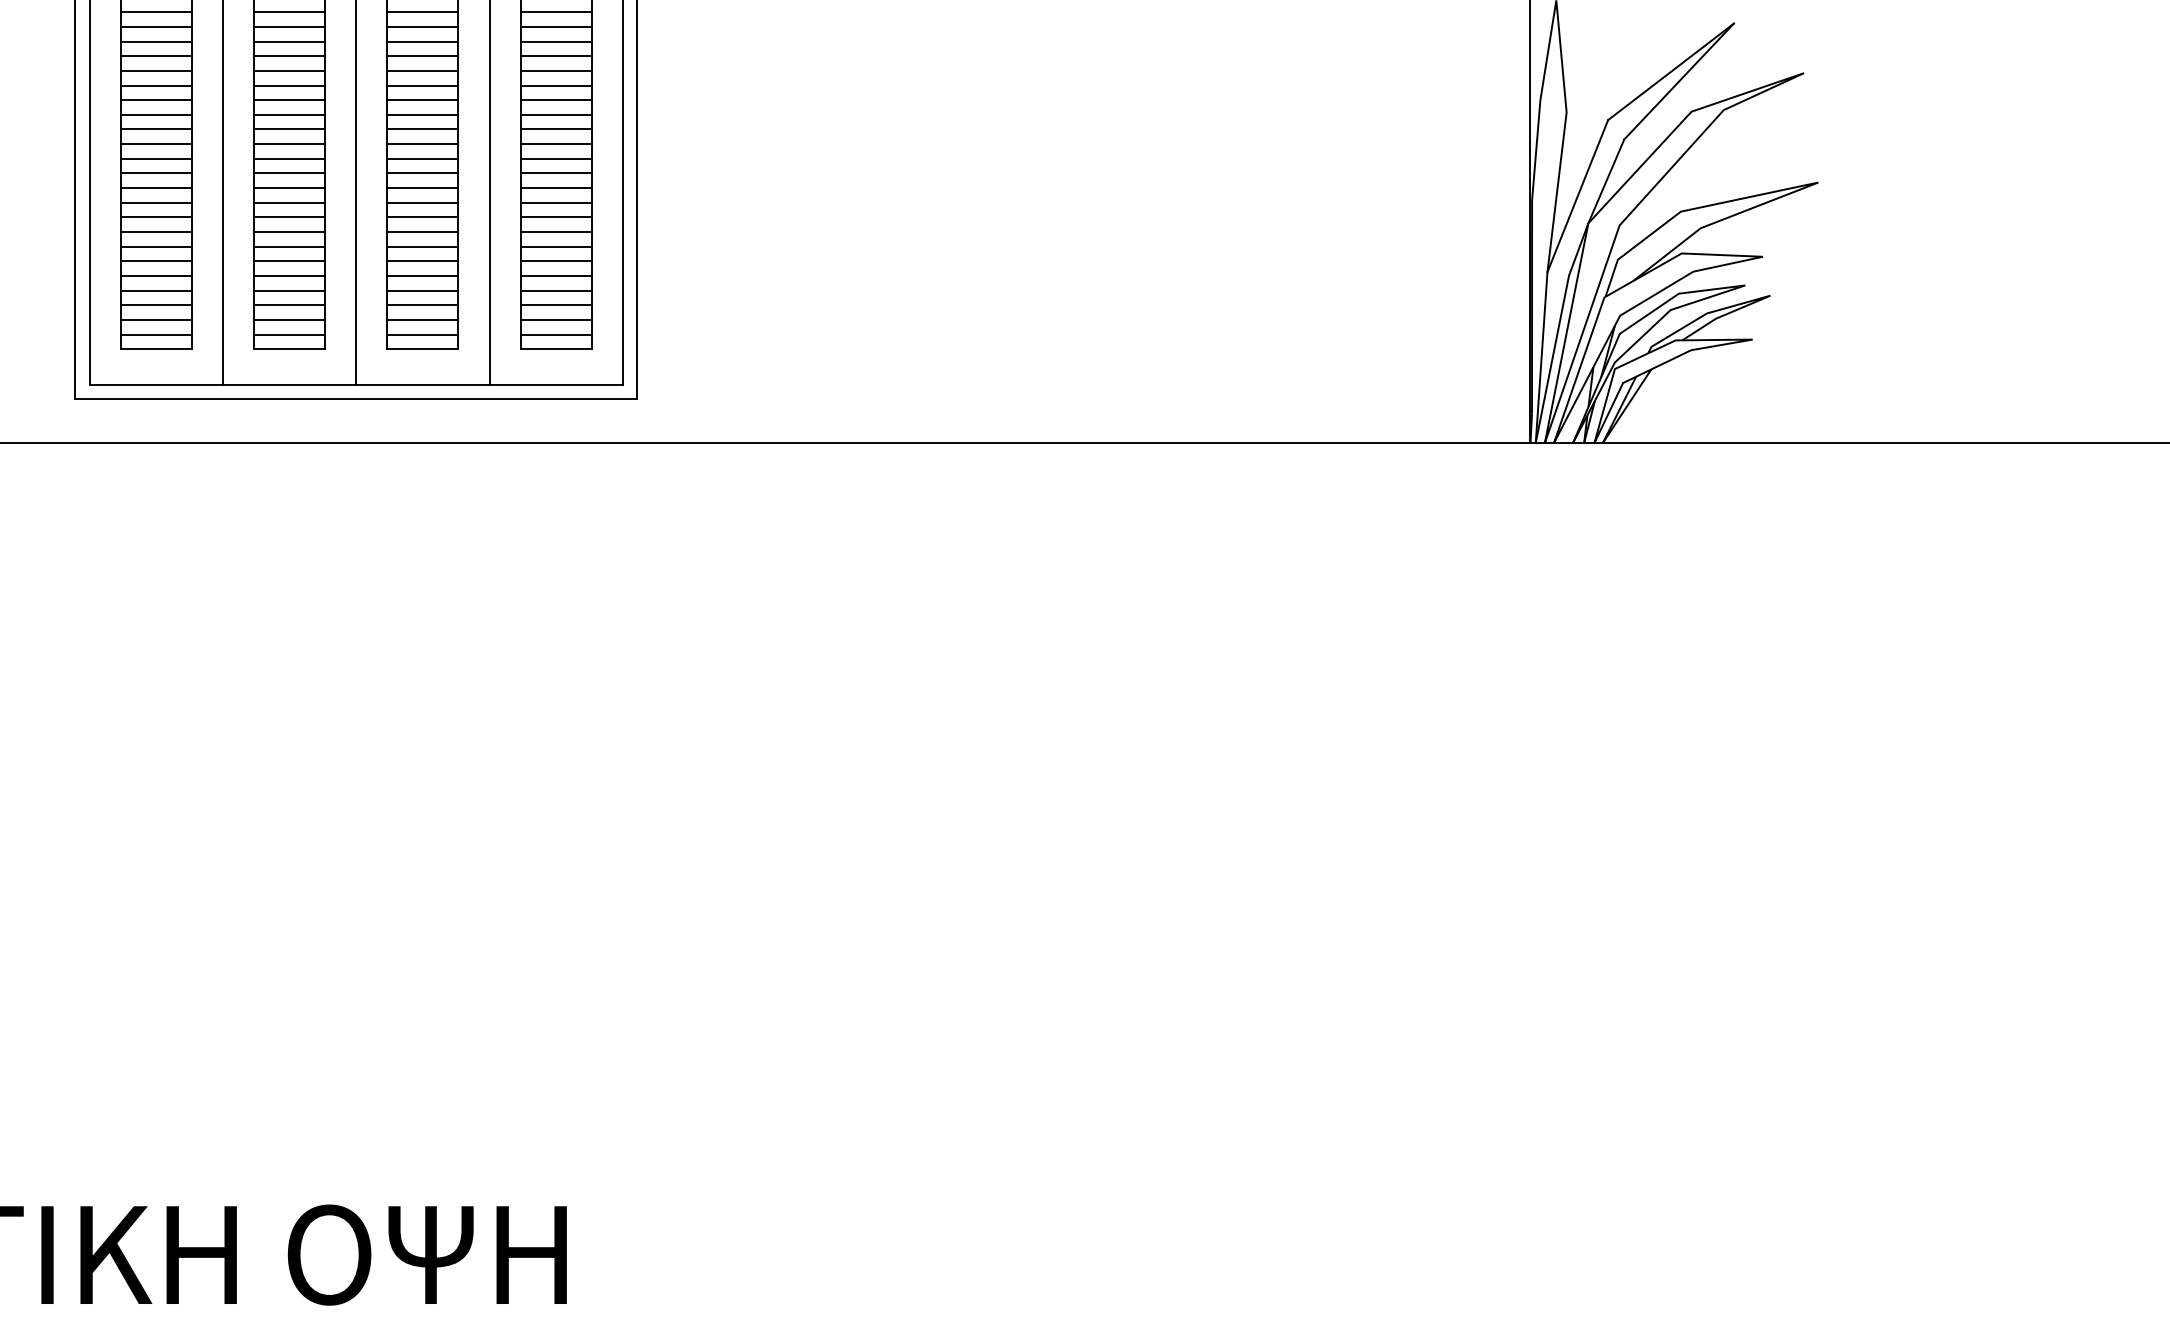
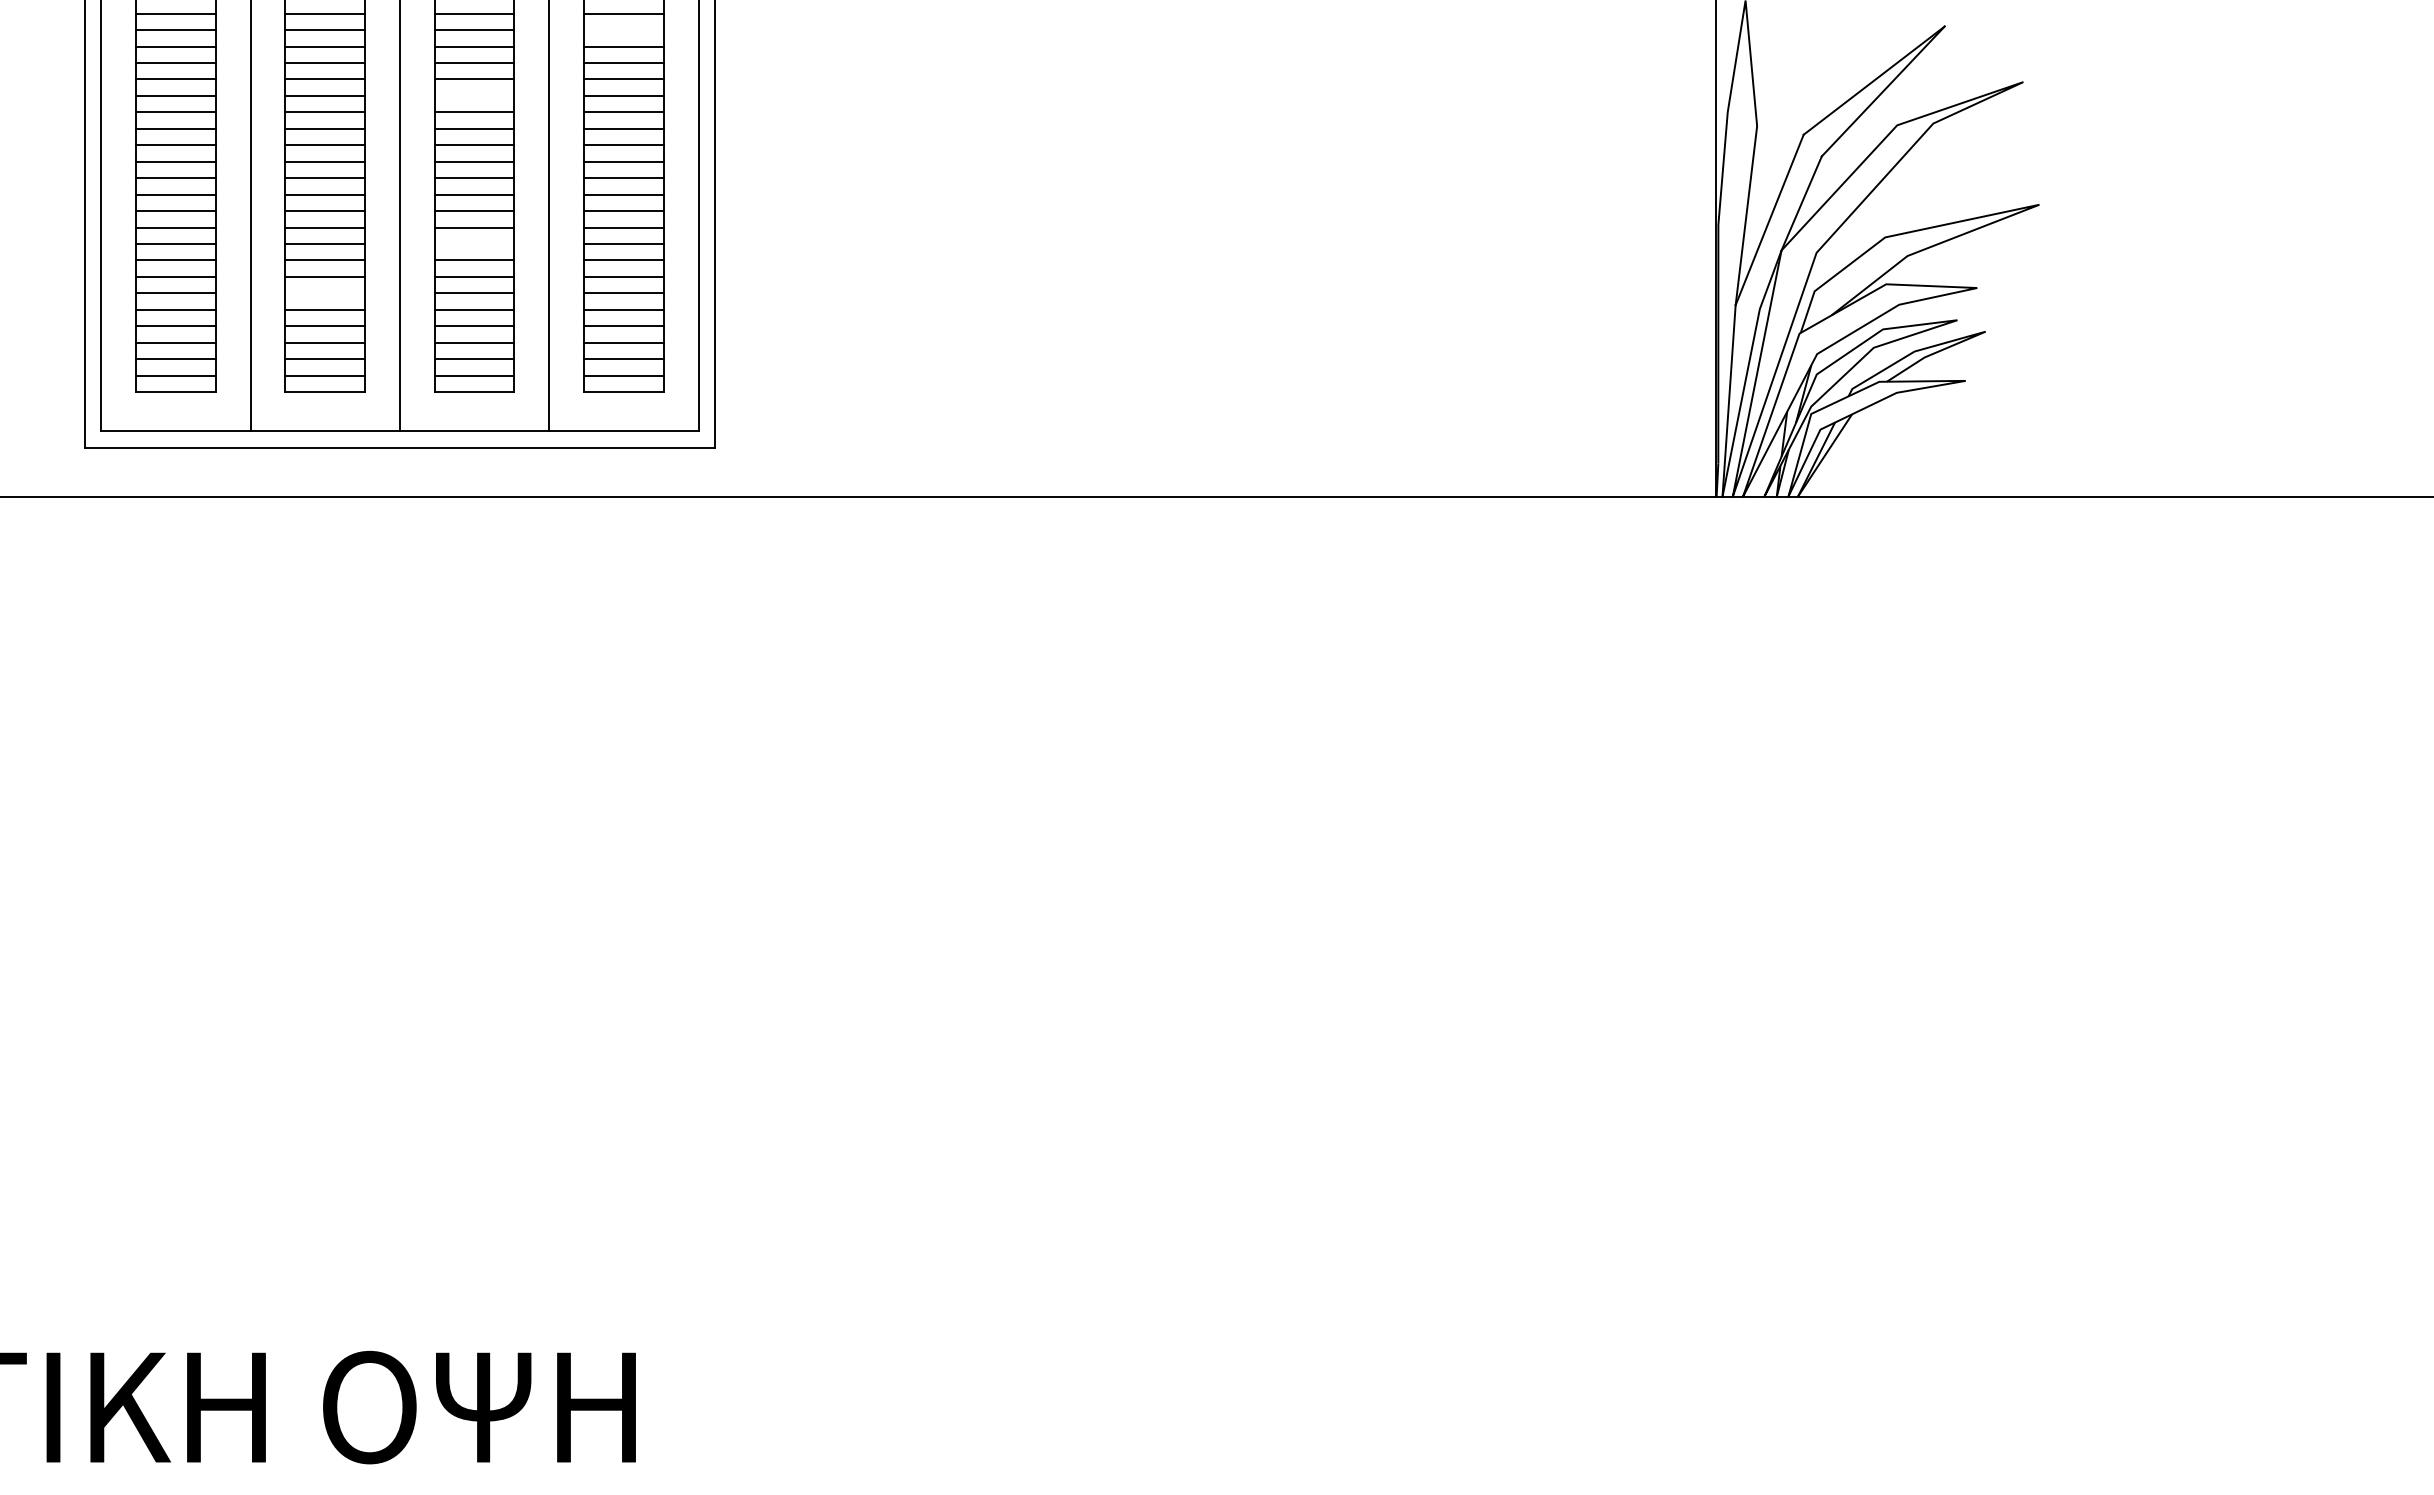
line: (555, 27) -> (623, 30), removed
line: (422, 85) -> (474, 95), removed
line: (422, 217) -> (474, 243), removed
line: (289, 261) -> (324, 293), removed

